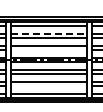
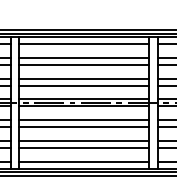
line: (48, 33) -> (83, 57), dashed -> solid
line: (48, 49) -> (83, 85), added
line: (48, 85) -> (83, 147), added

